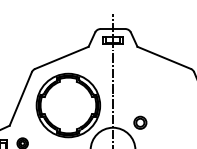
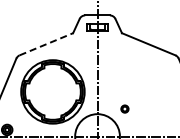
line: (61, 57) -> (46, 43), solid -> dashed
part: (140, 122) -> (125, 108), size x0.6

